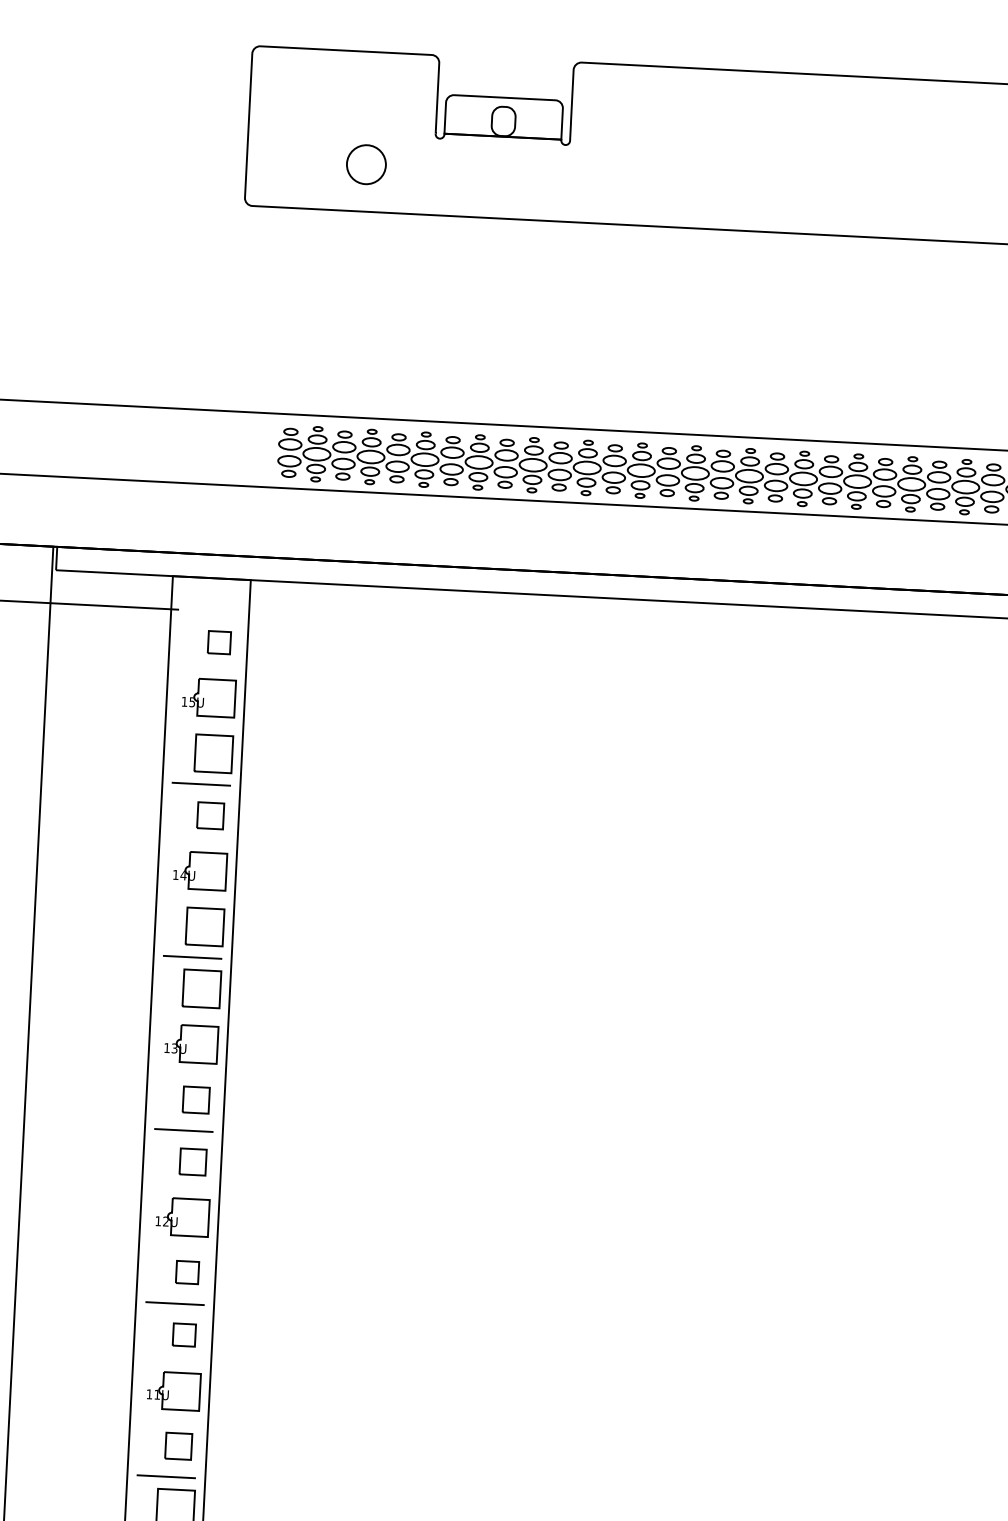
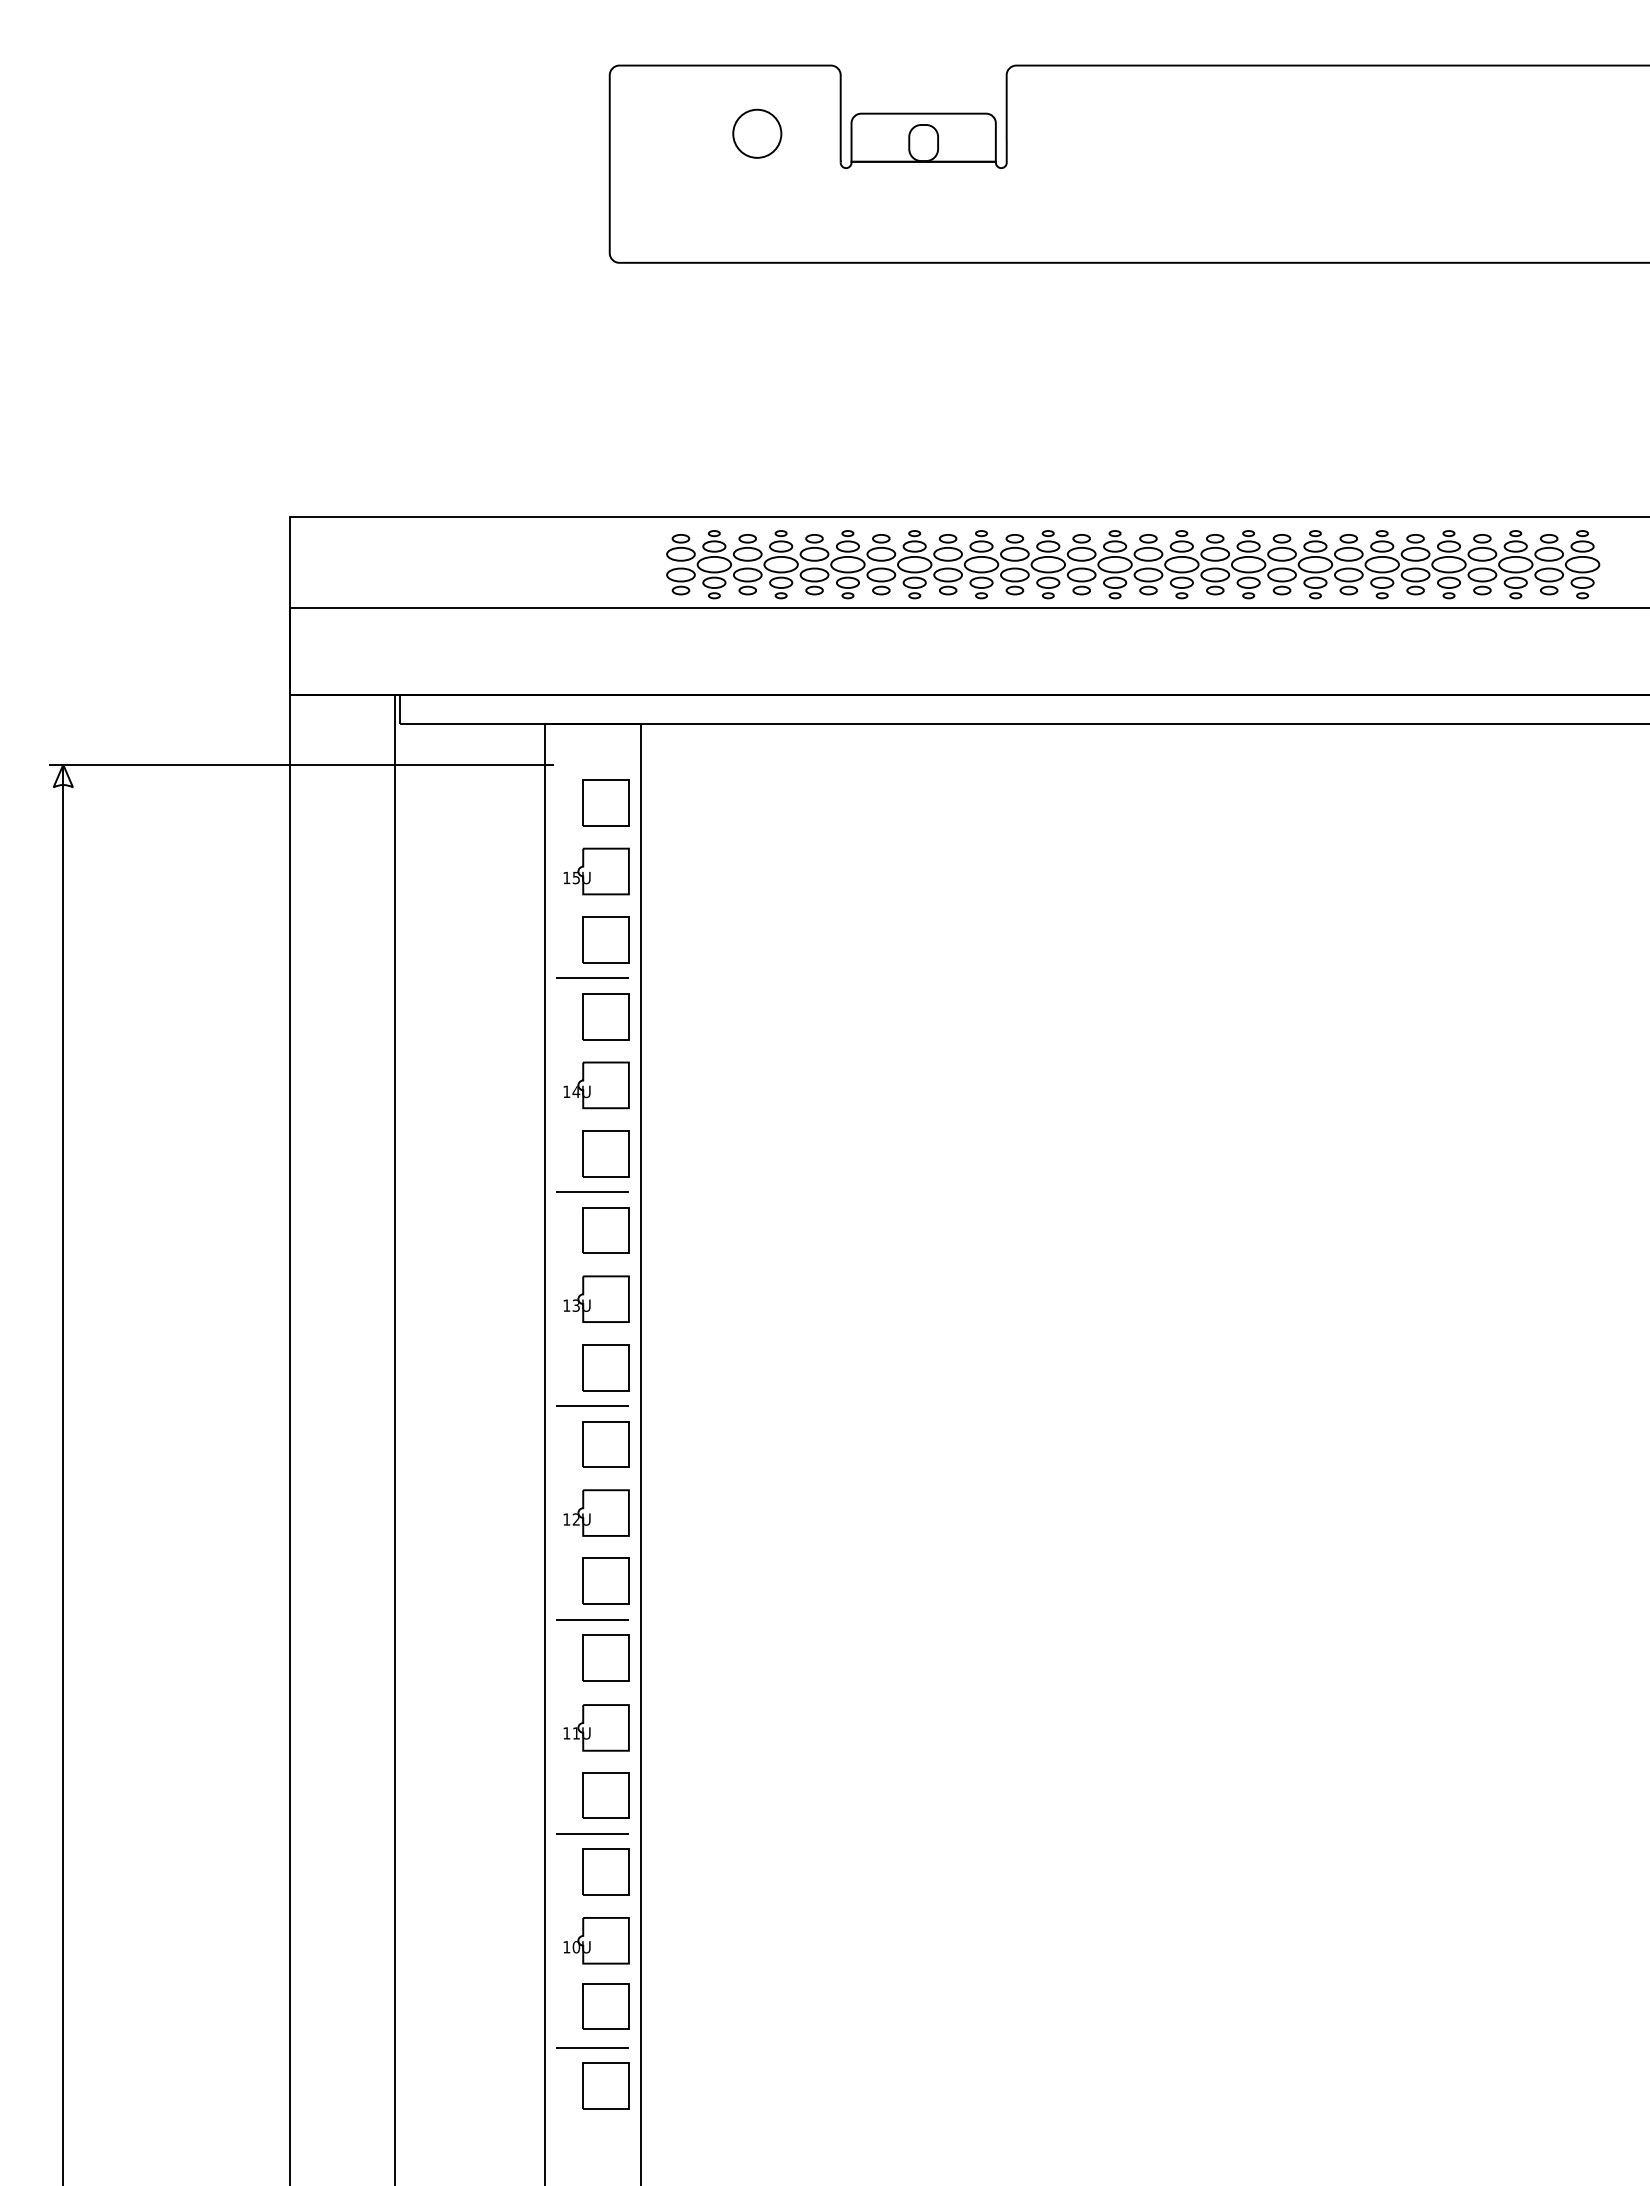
part: (366, 164) -> (757, 133), moved
part: (219, 642) -> (605, 802), size x1.67
part: (210, 815) -> (605, 1016), size x1.43
part: (195, 1099) -> (605, 1367), size x1.43
part: (192, 1162) -> (605, 1444), size x1.43
part: (187, 1272) -> (605, 1580), size x1.67
part: (183, 1334) -> (605, 1657), size x1.67
part: (178, 1446) -> (605, 1795), size x1.43

